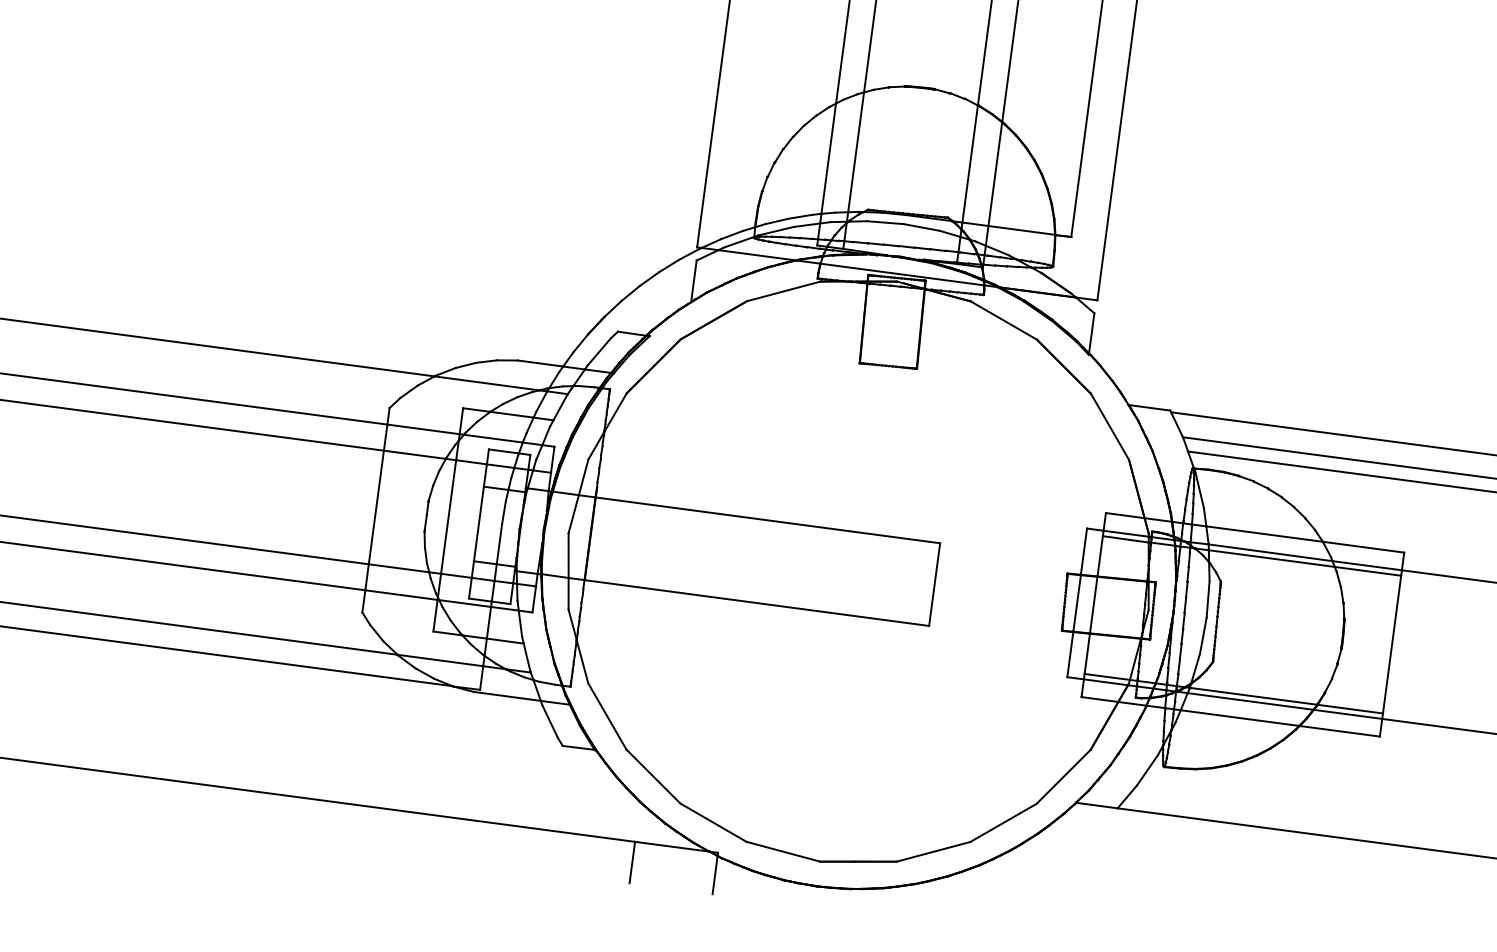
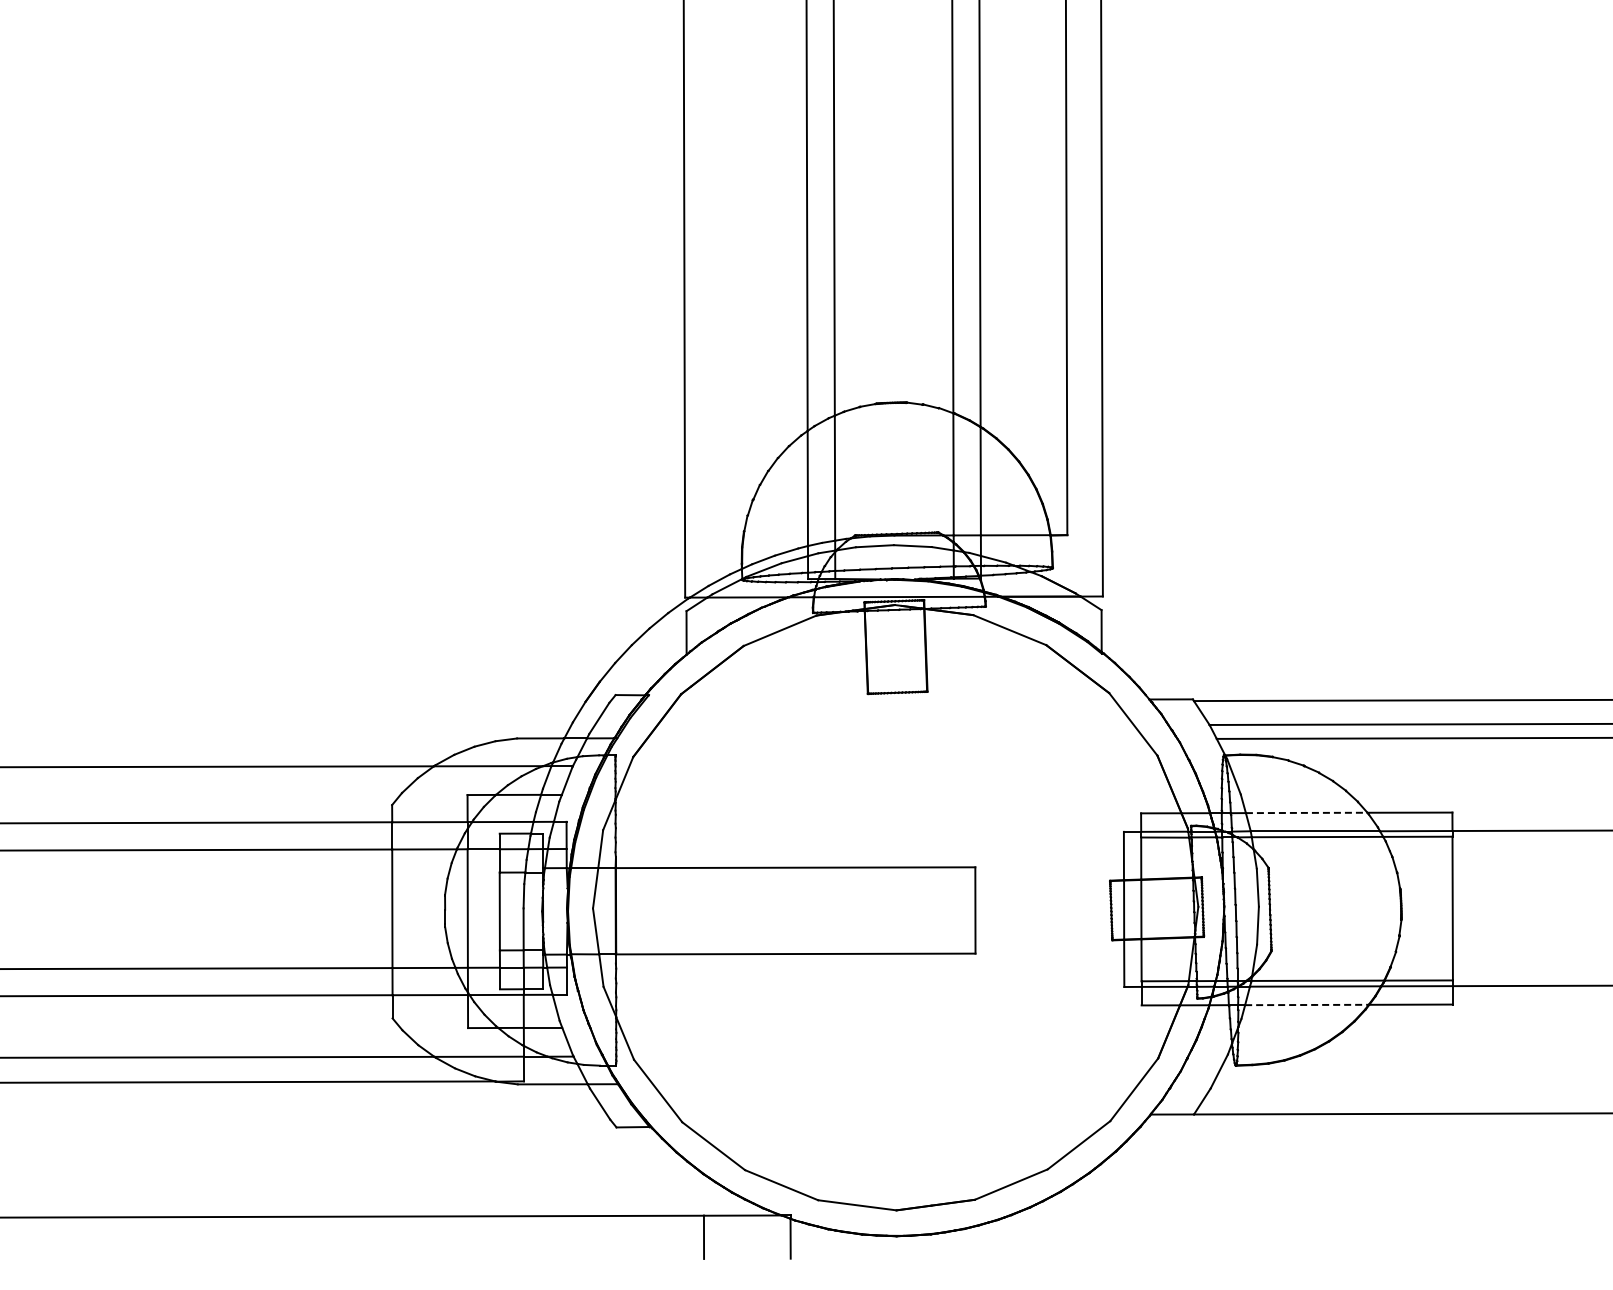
line: (1264, 533) -> (1306, 812), solid -> dashed
line: (1239, 717) -> (1306, 1004), solid -> dashed

